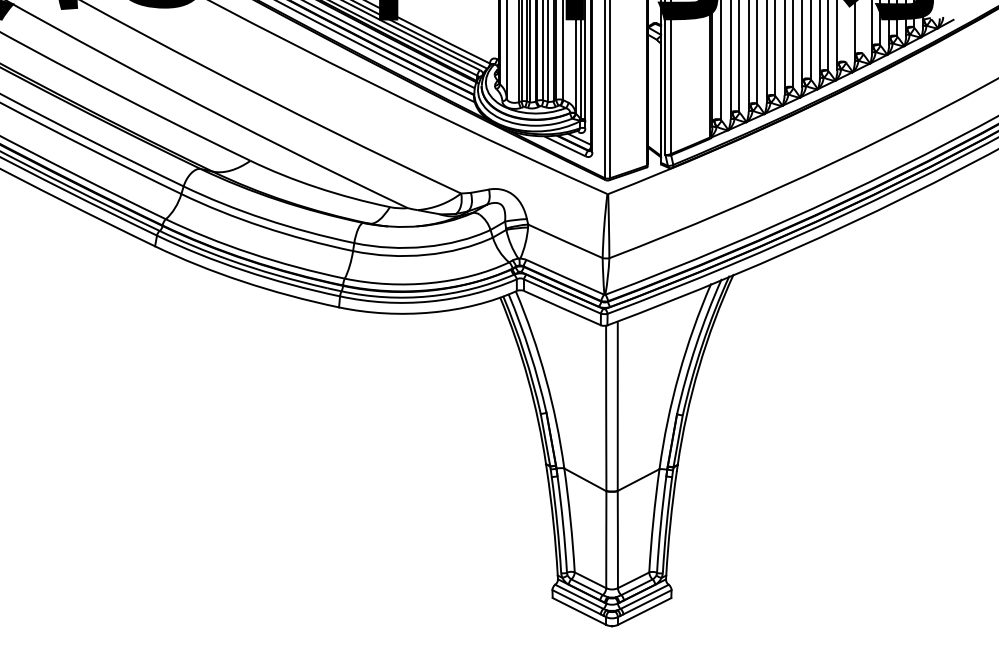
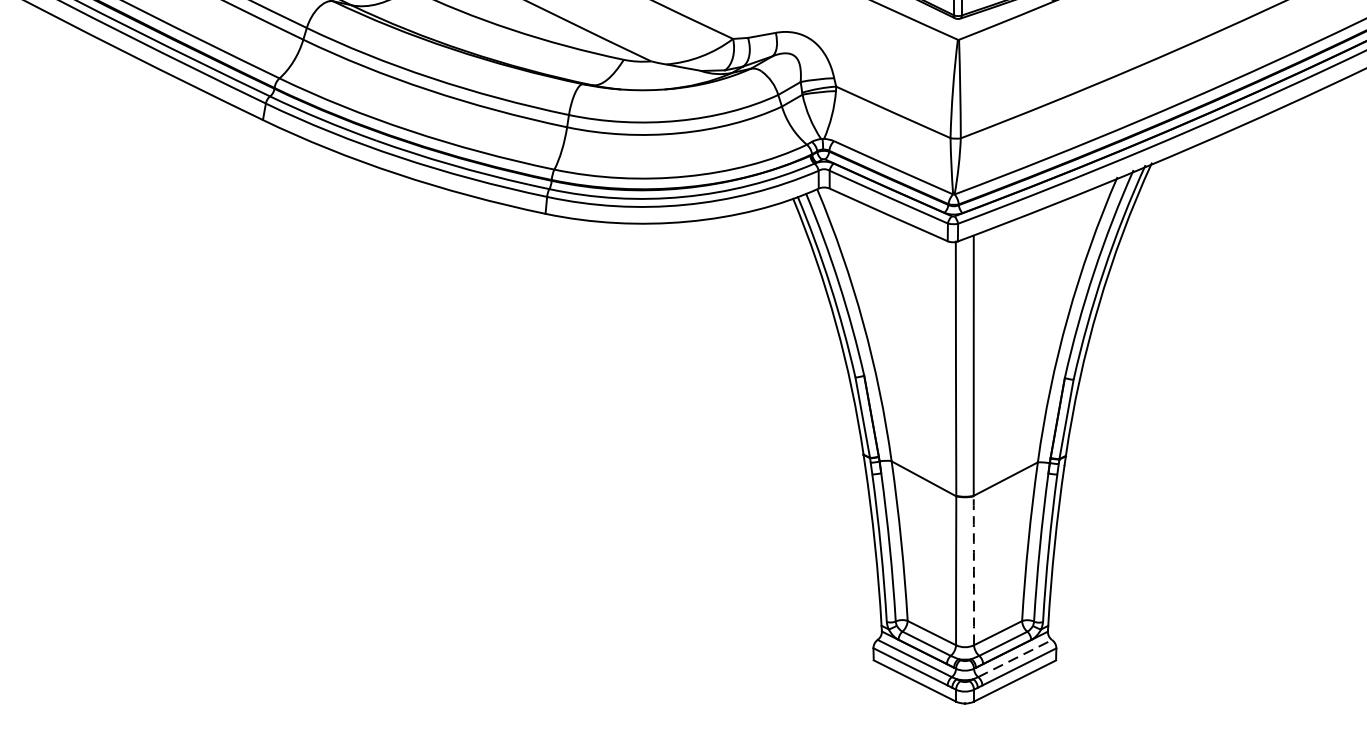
arc: (617, 539) -> (973, 570), solid -> dashed
line: (644, 596) -> (1014, 657), solid -> dashed

